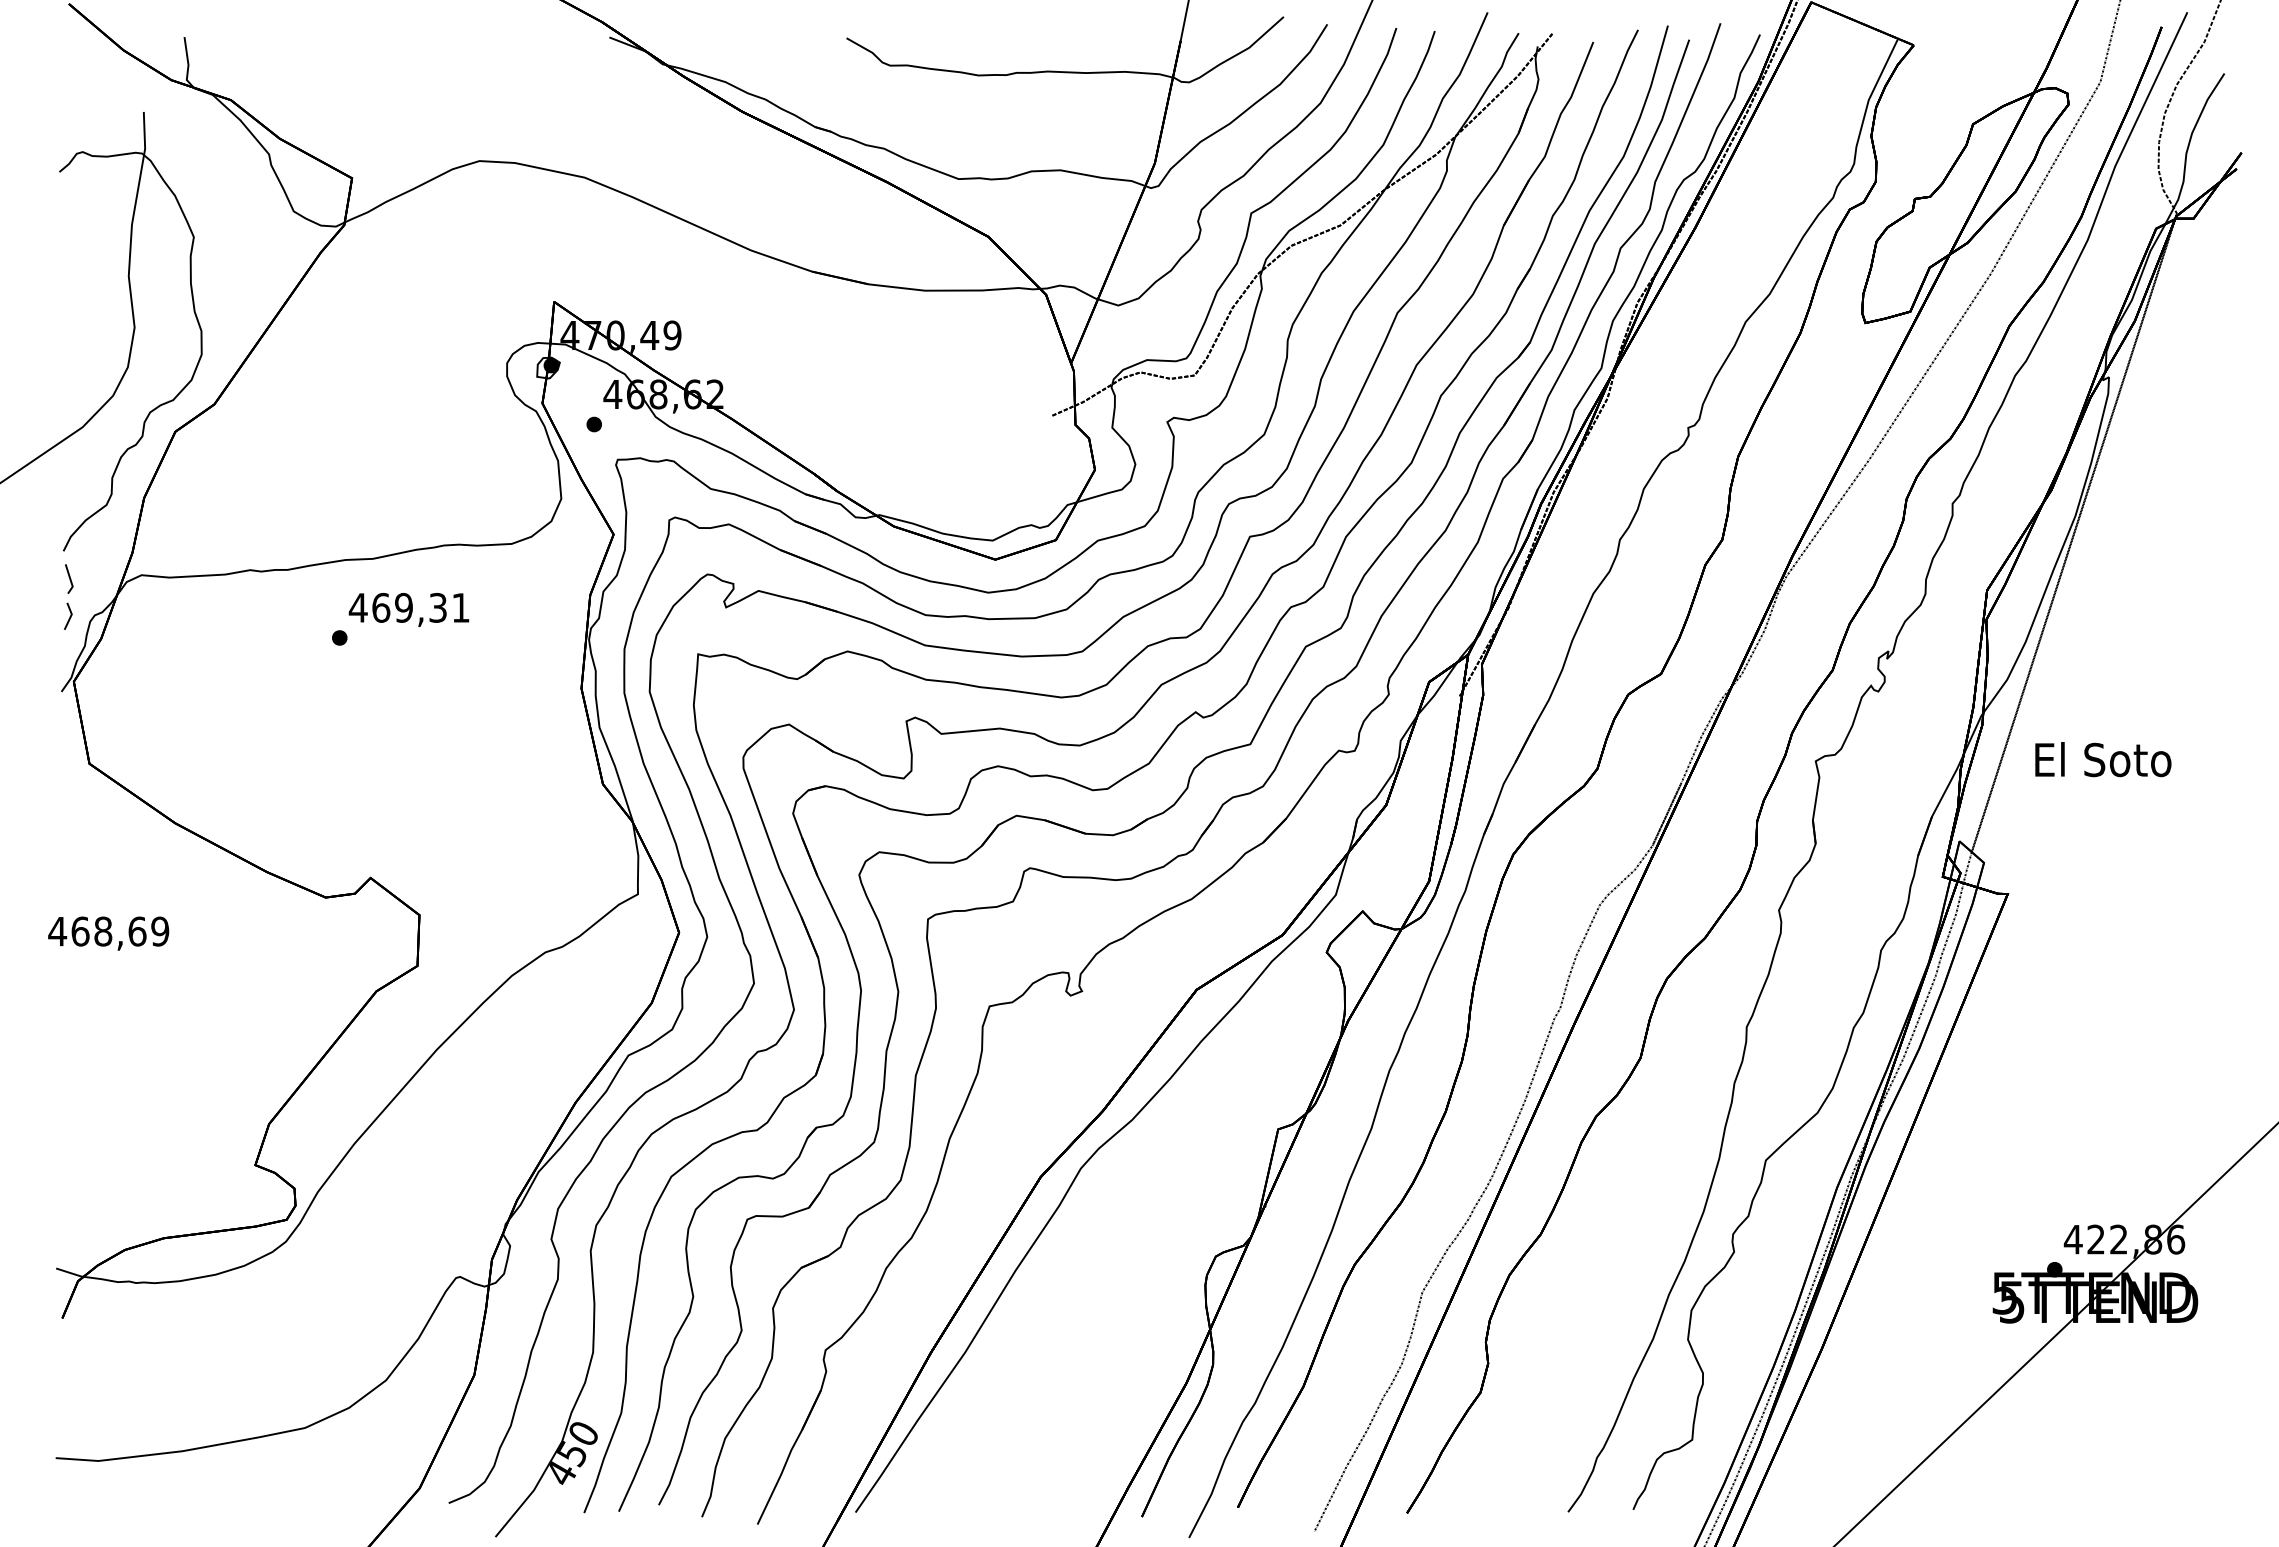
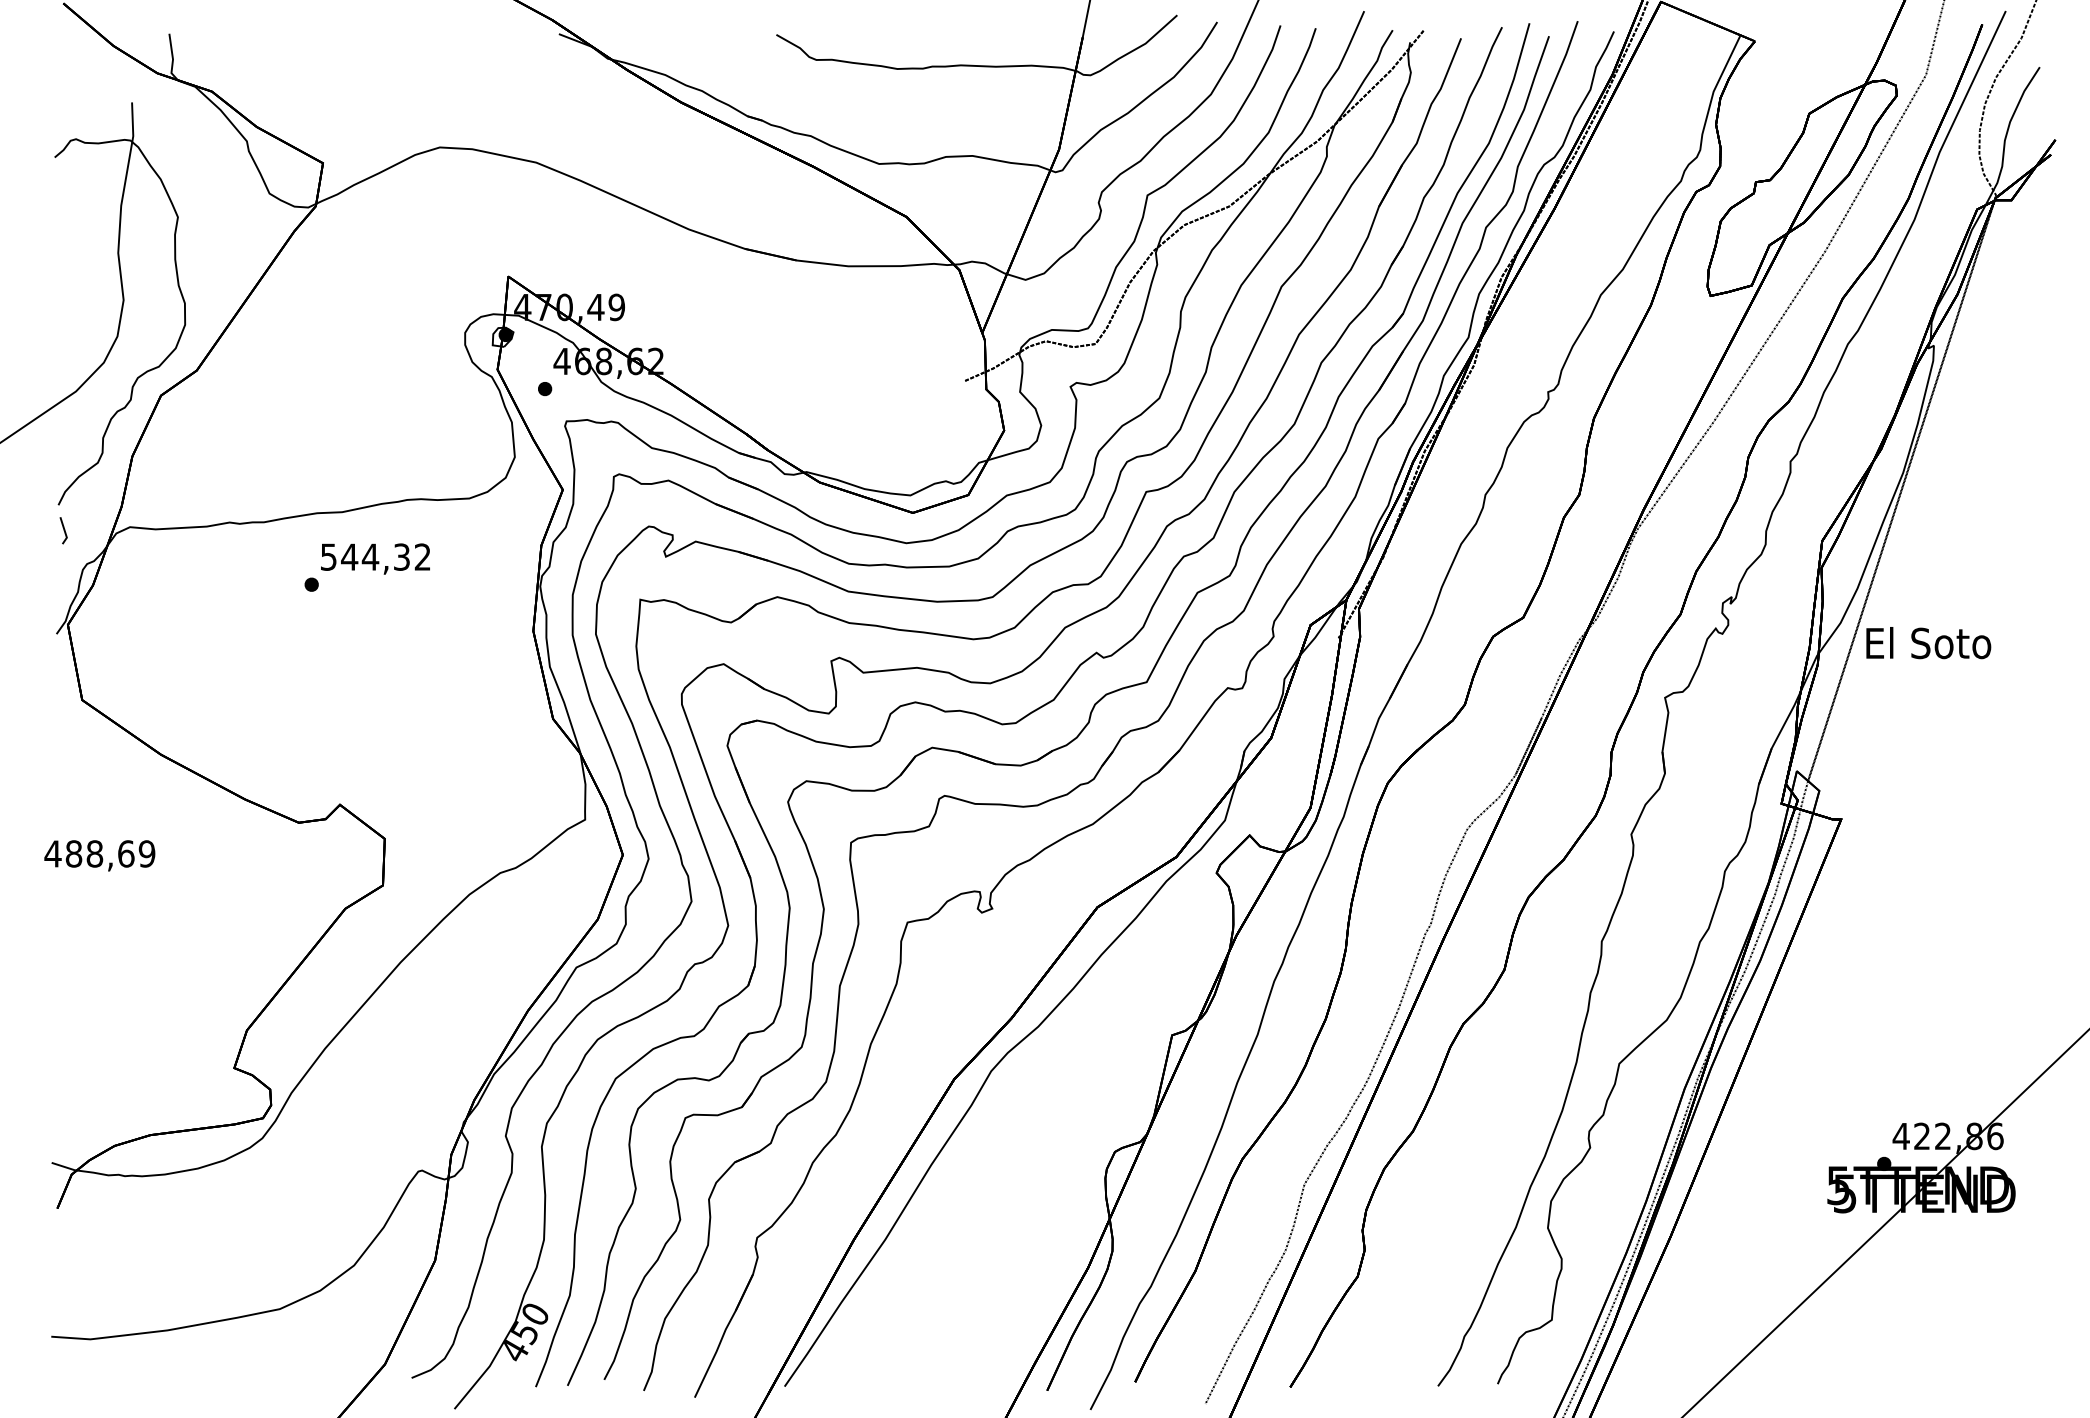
text: (408, 607) -> (374, 556), 469,31 -> 544,32
line: (69, 616) -> (63, 565), removed
text: (2103, 759) -> (1928, 642), moved
text: (80, 931) -> (74, 853), 468,69 -> 488,69

